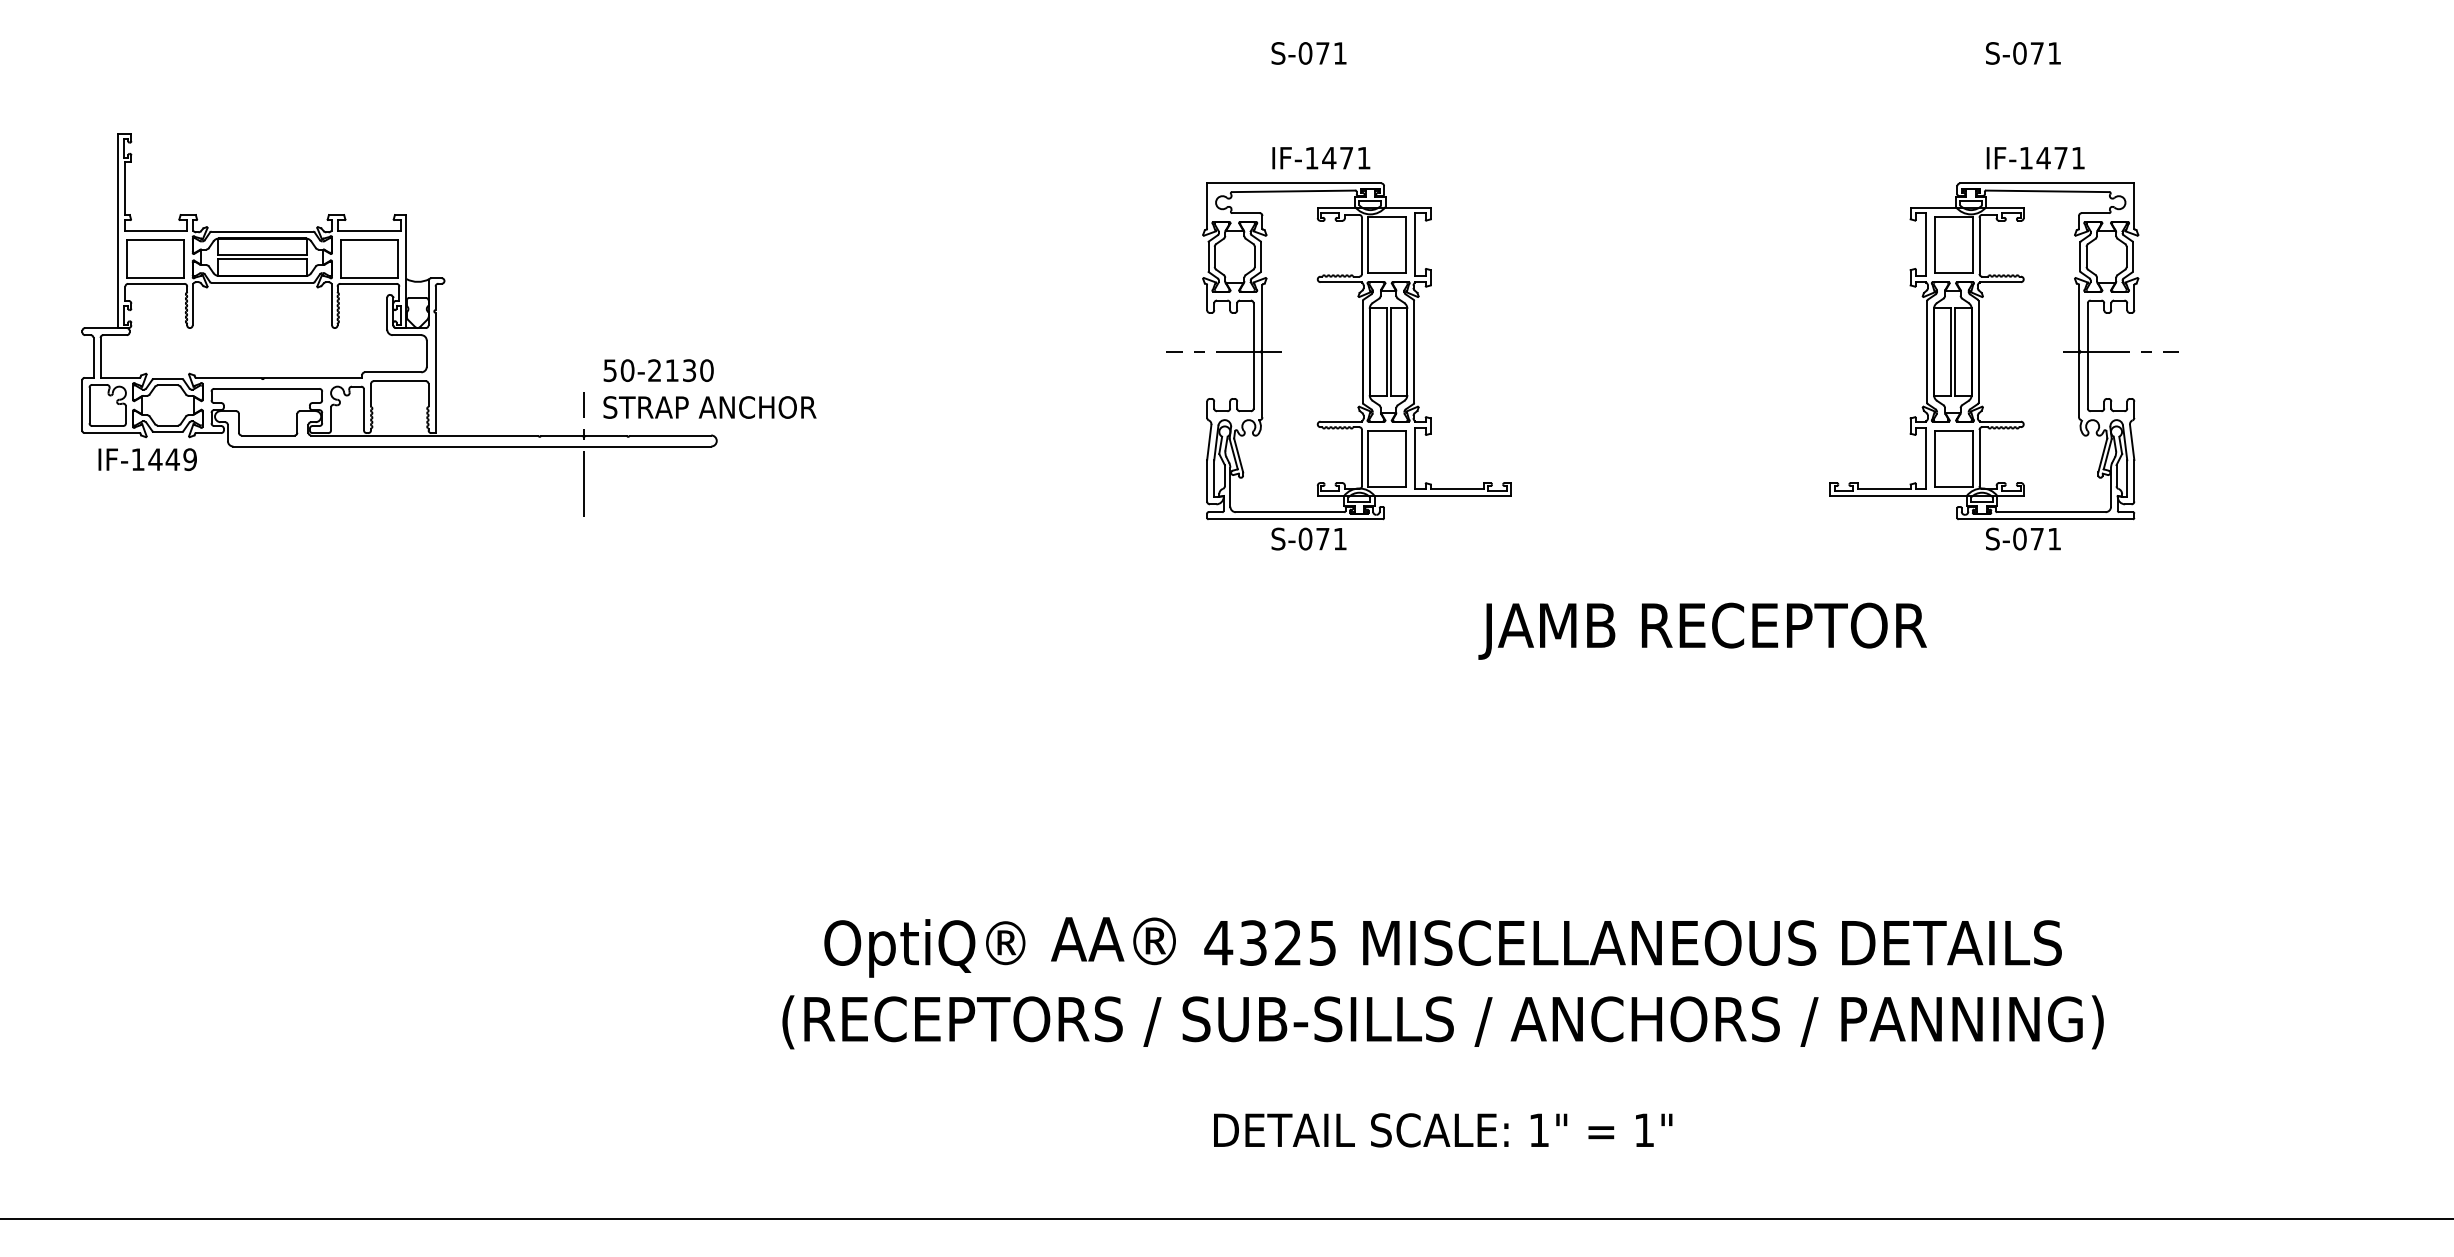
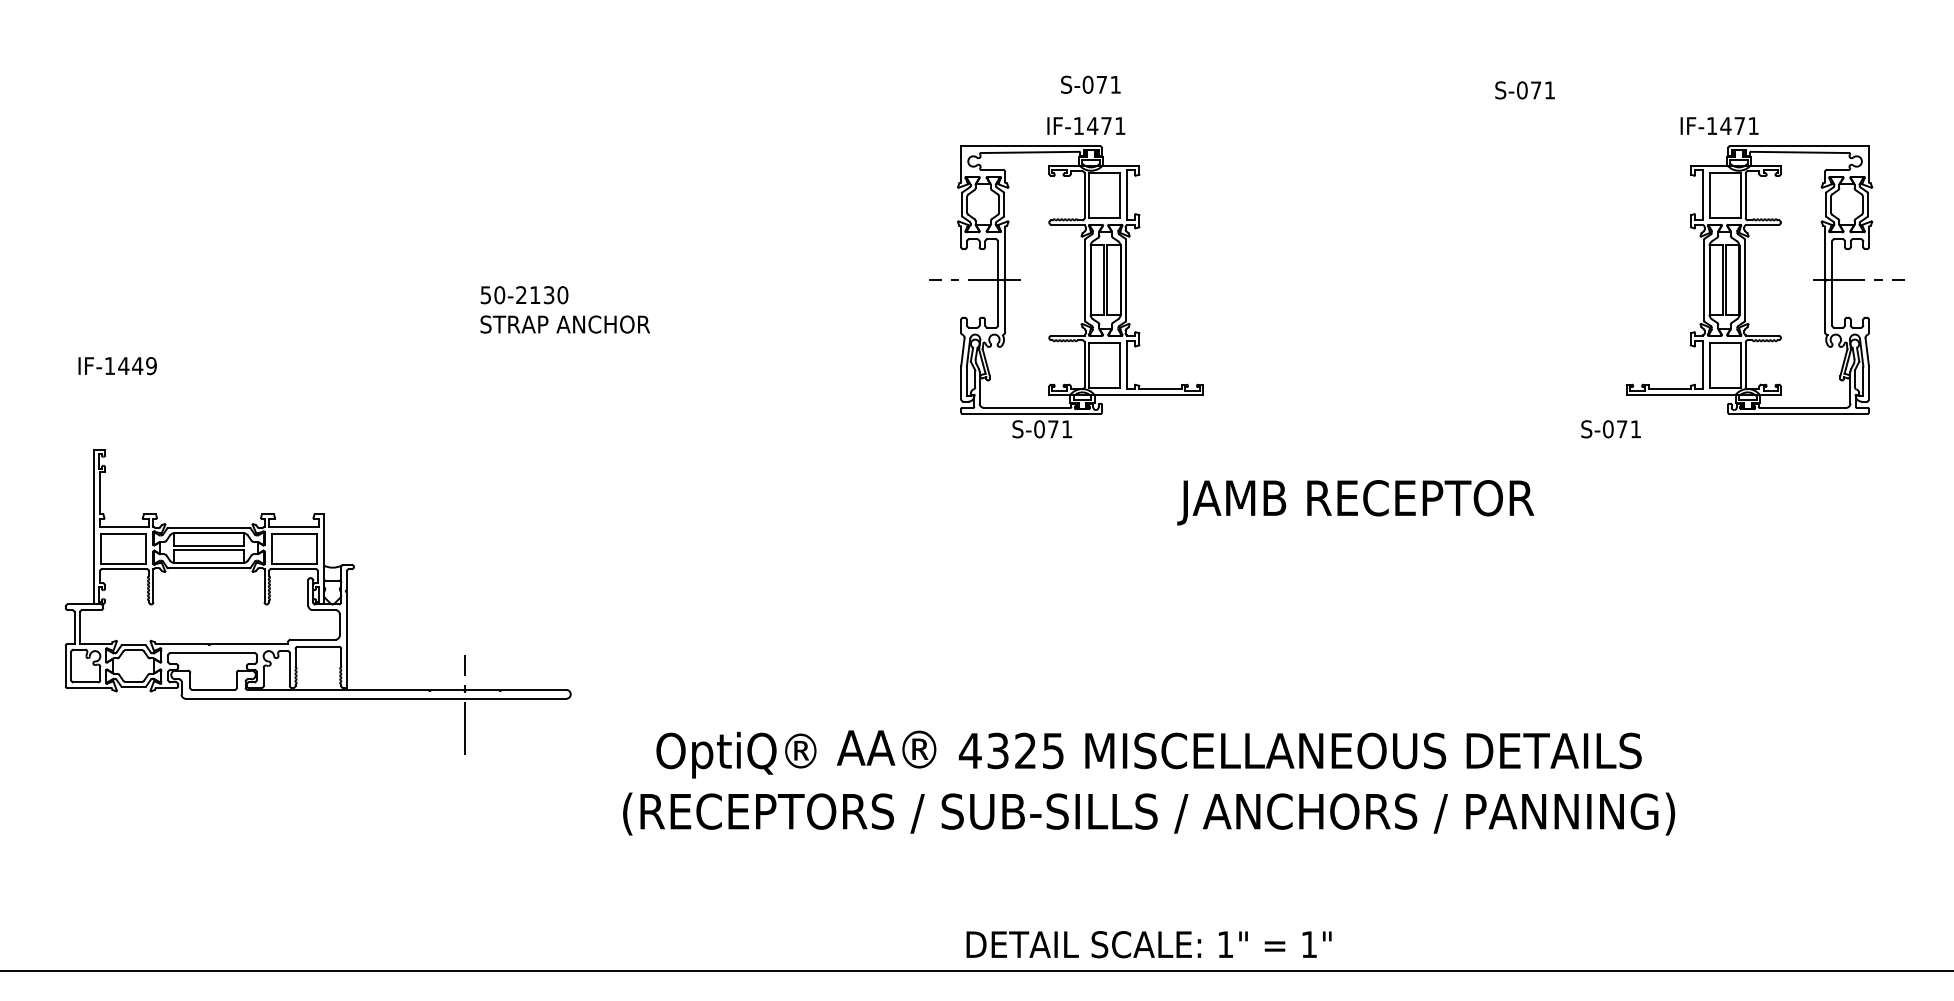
text: (1308, 53) -> (1090, 84), moved
text: (2023, 53) -> (1525, 90), moved
text: (1321, 158) -> (1086, 126), moved
text: (2035, 158) -> (1719, 126), moved
part: (436, 324) -> (347, 601), moved
part: (2003, 351) -> (1764, 279), moved
text: (1443, 1130) -> (1149, 944), moved

